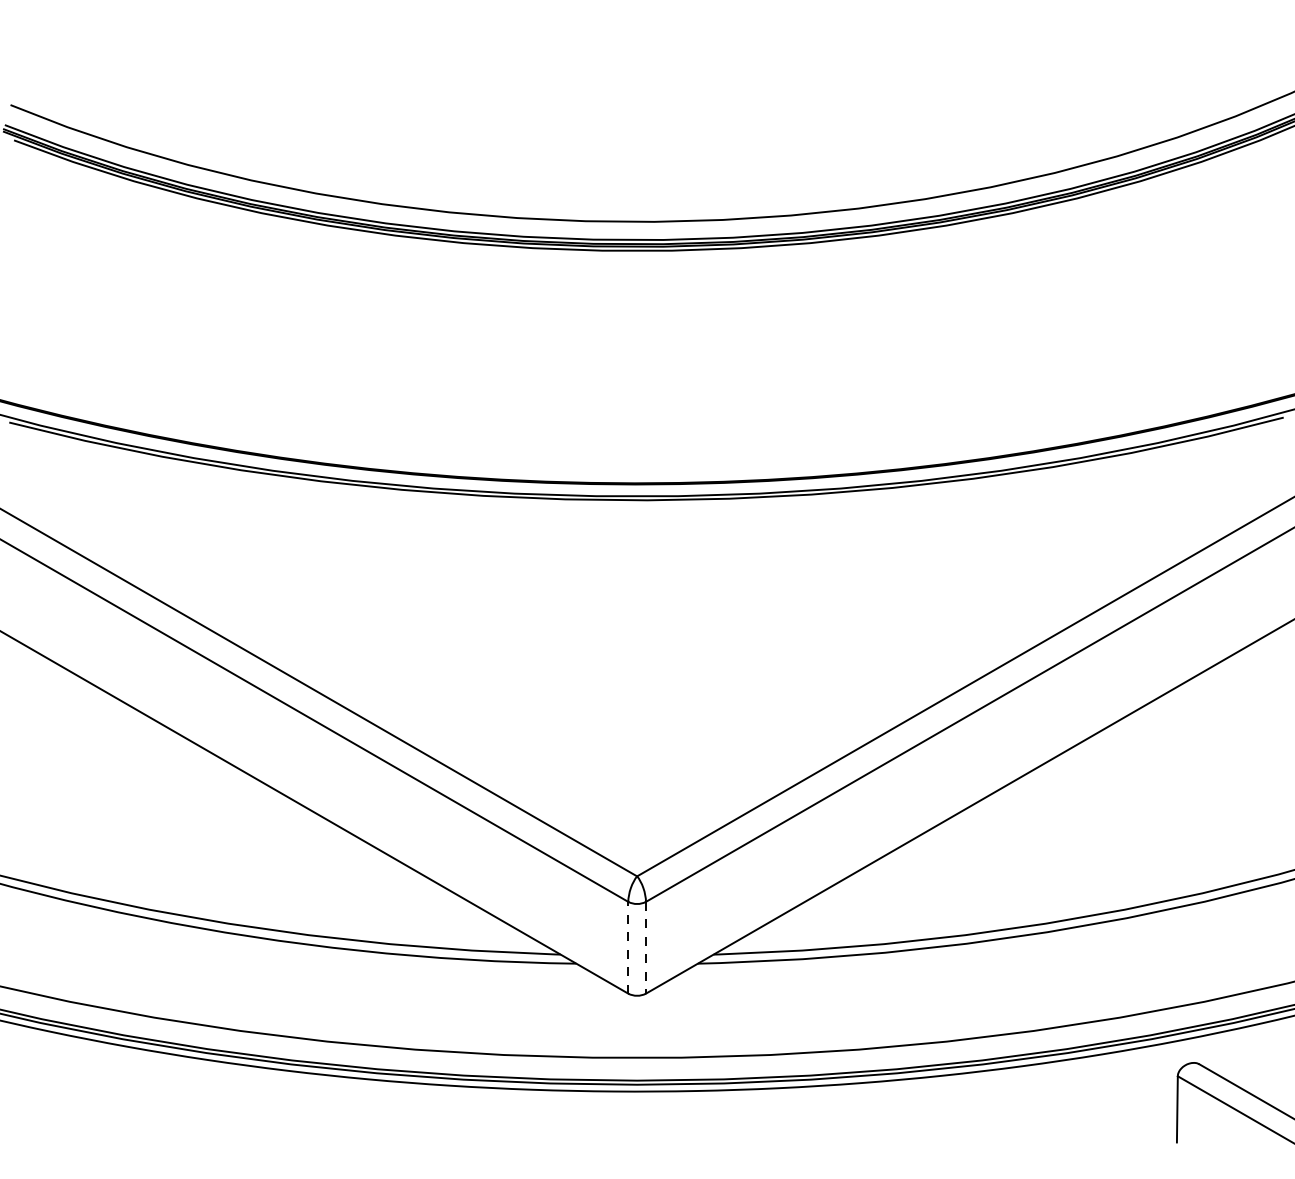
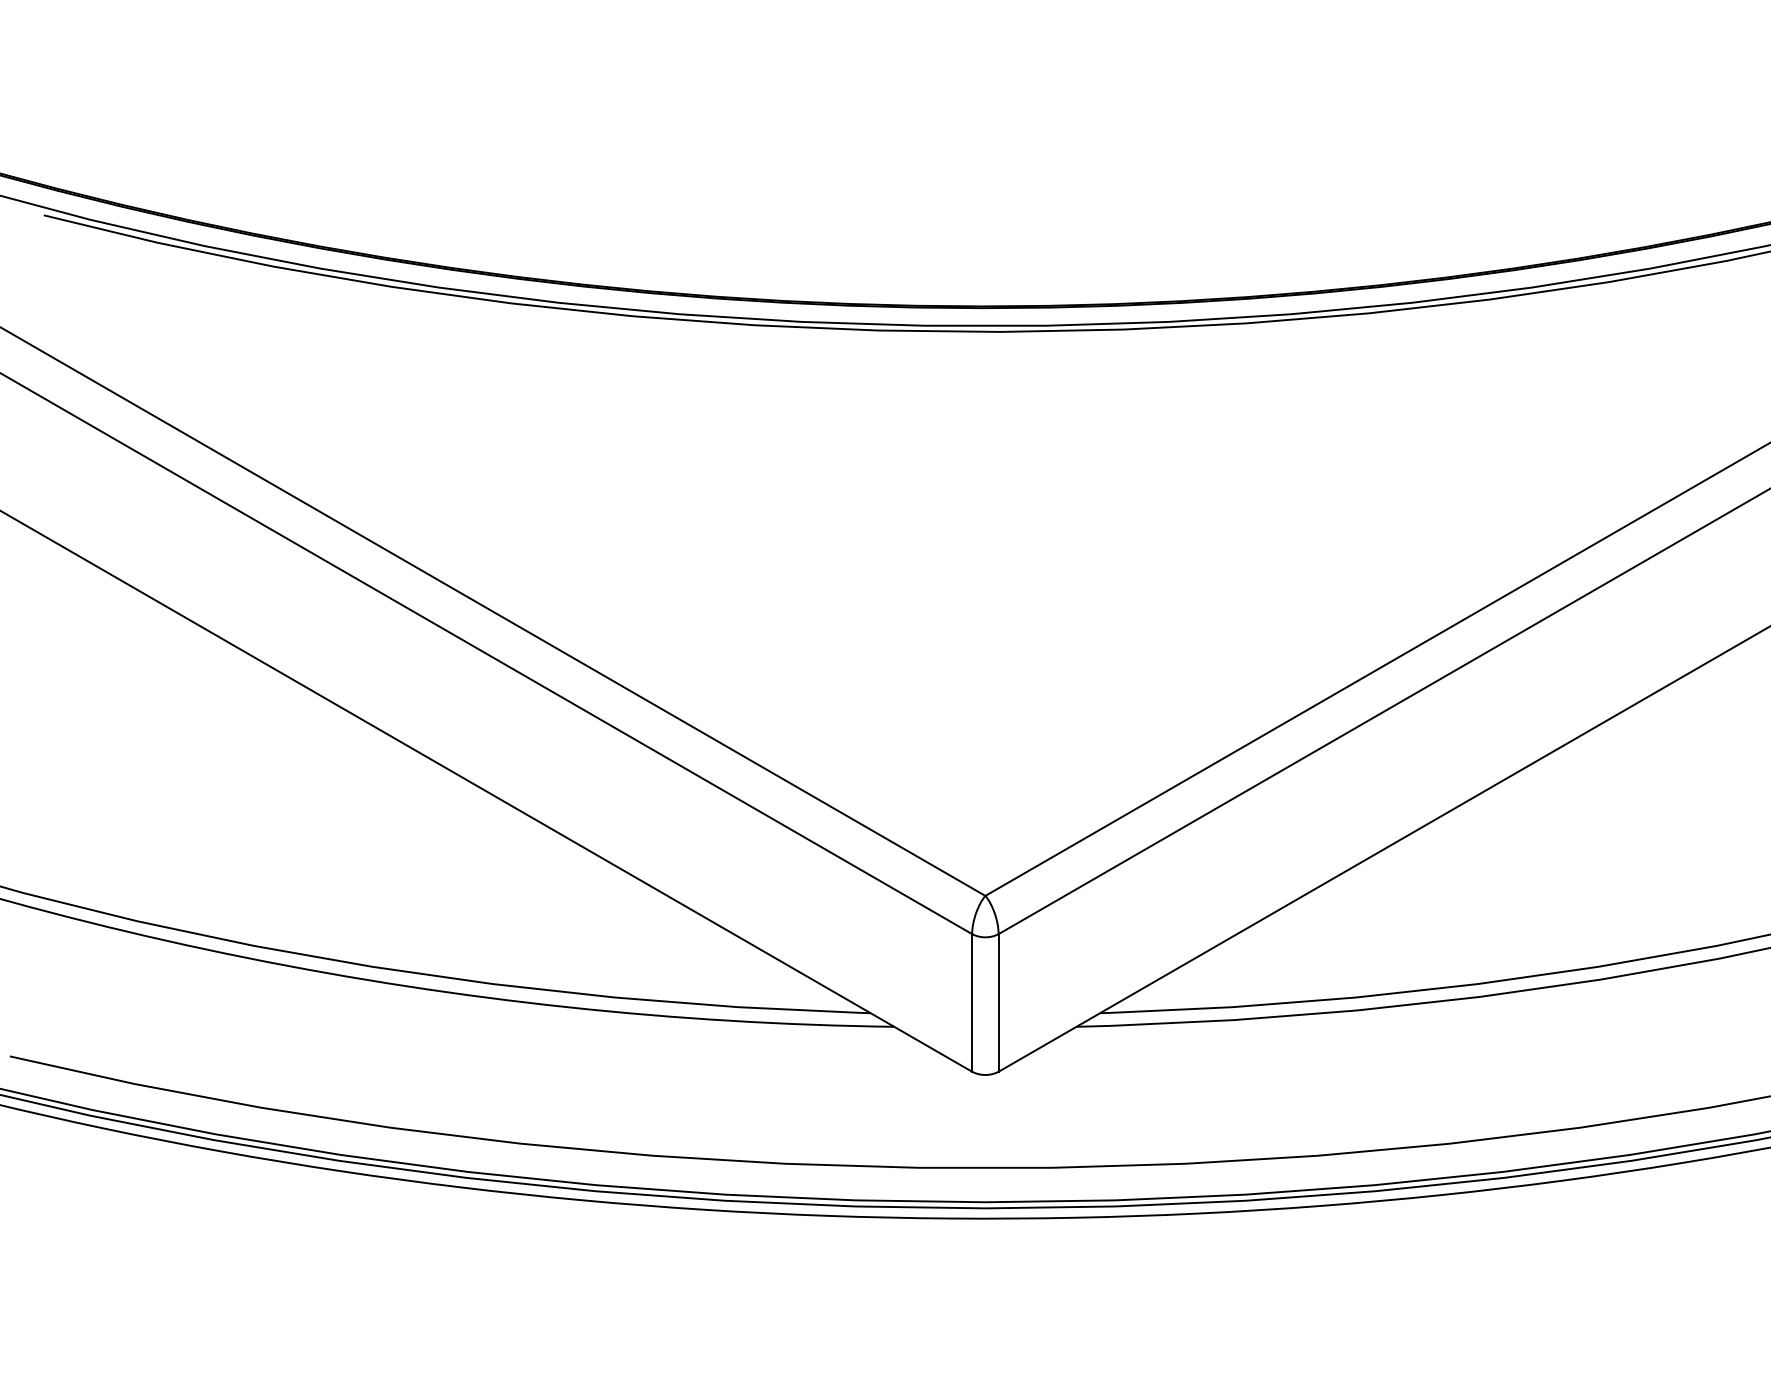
line: (628, 947) -> (972, 1002), dashed -> solid
line: (645, 947) -> (997, 1002), dashed -> solid

